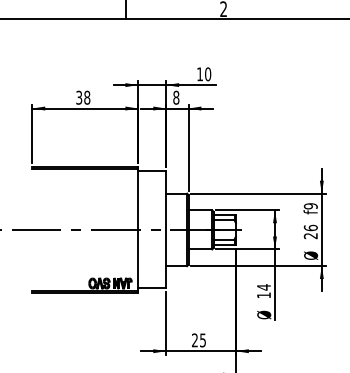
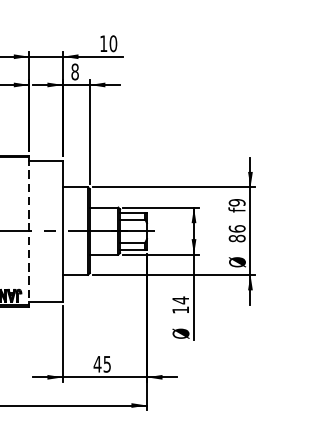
line: (138, 230) -> (29, 231), solid -> dashed
text: (310, 236) -> (236, 239), 26 -> 86
text: (194, 340) -> (97, 364), 25 -> 45

